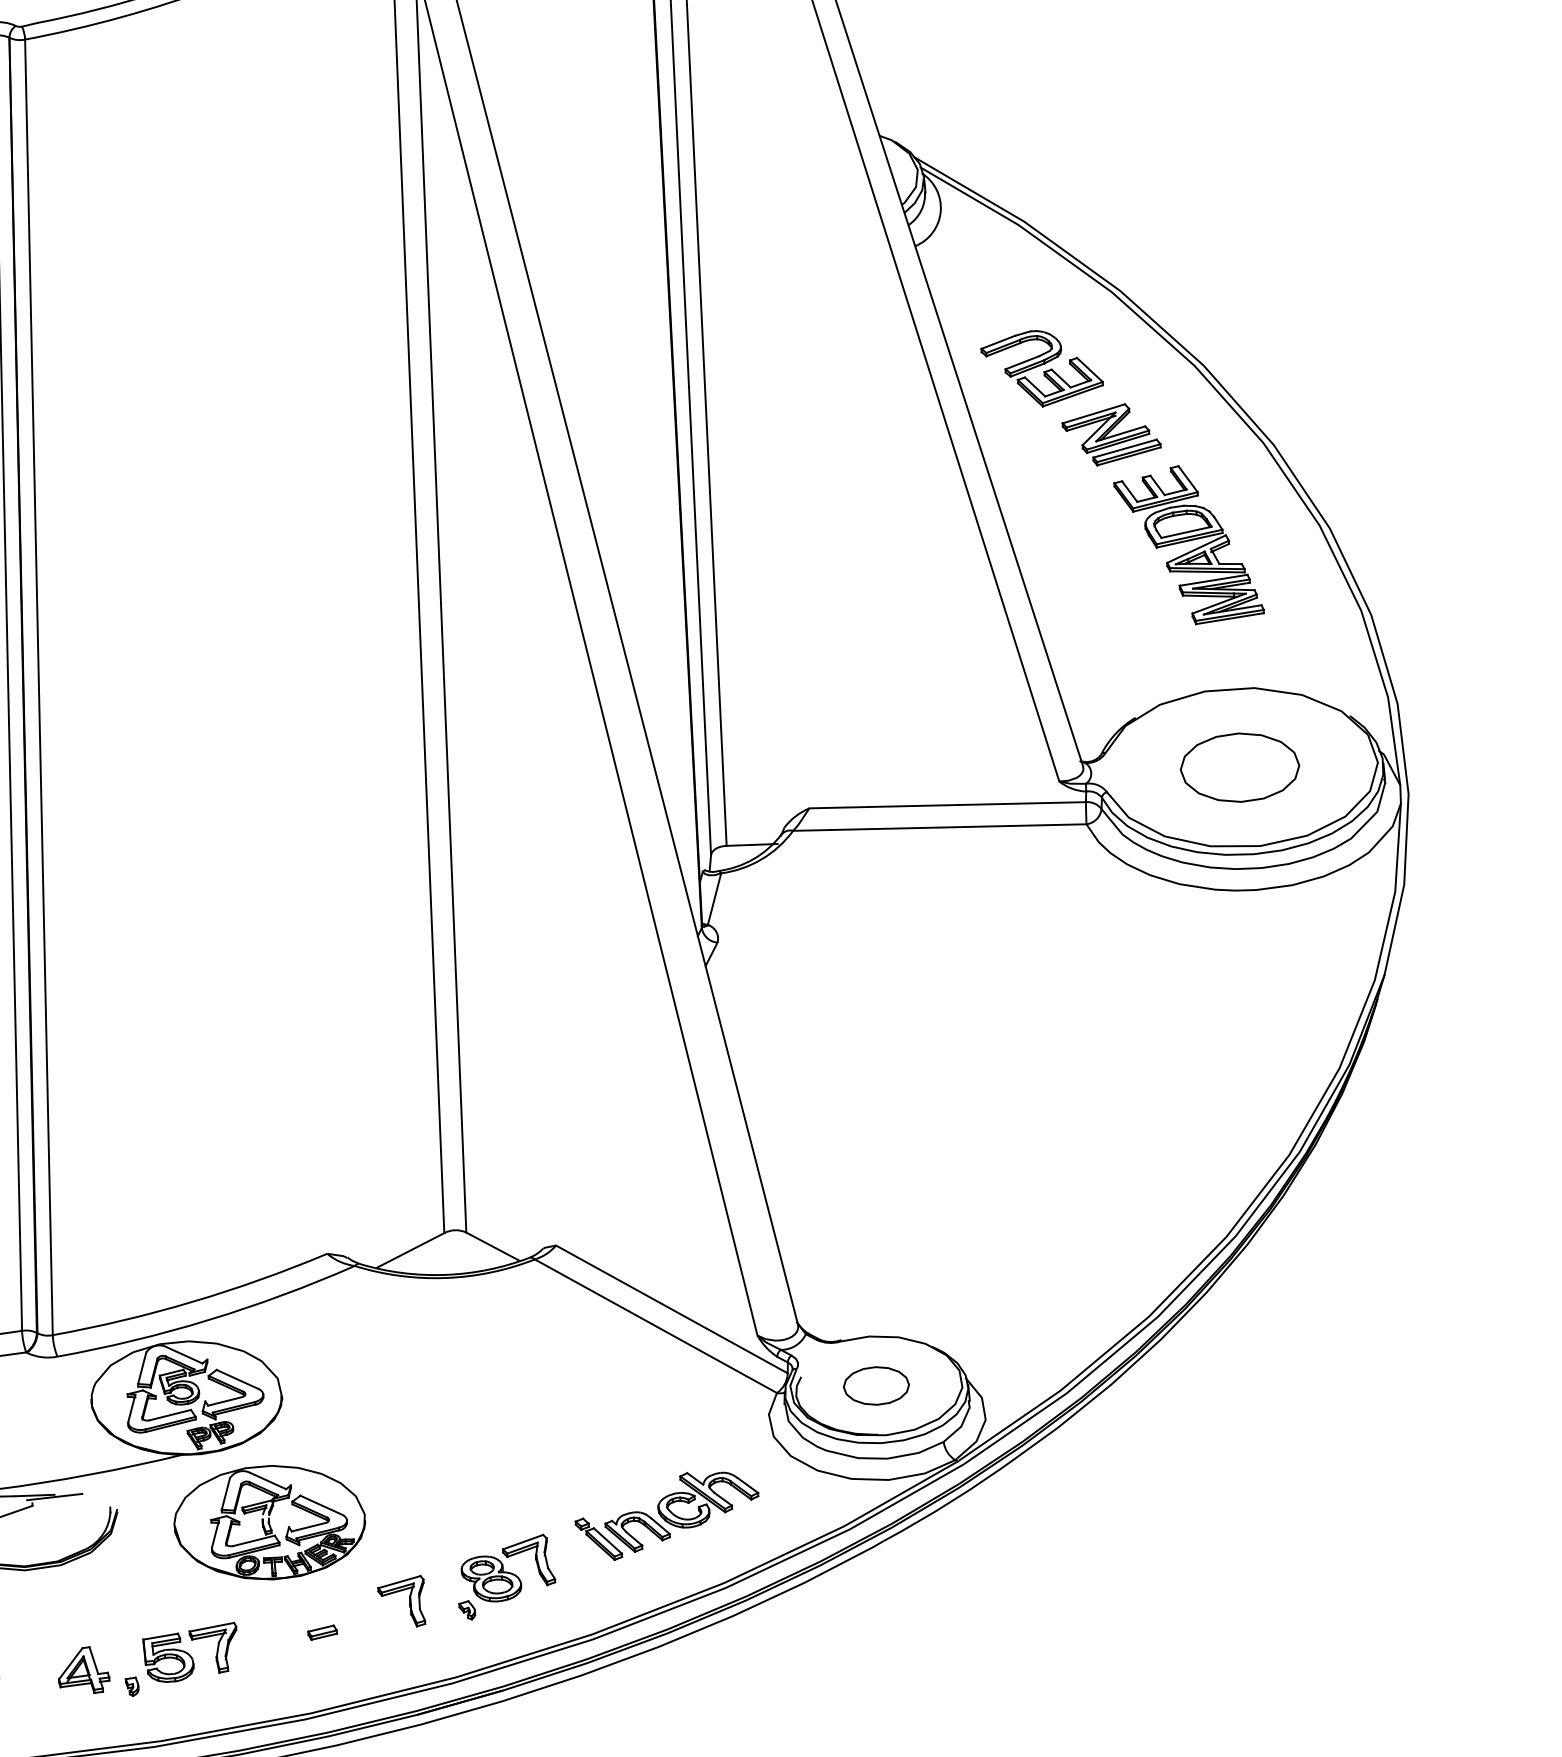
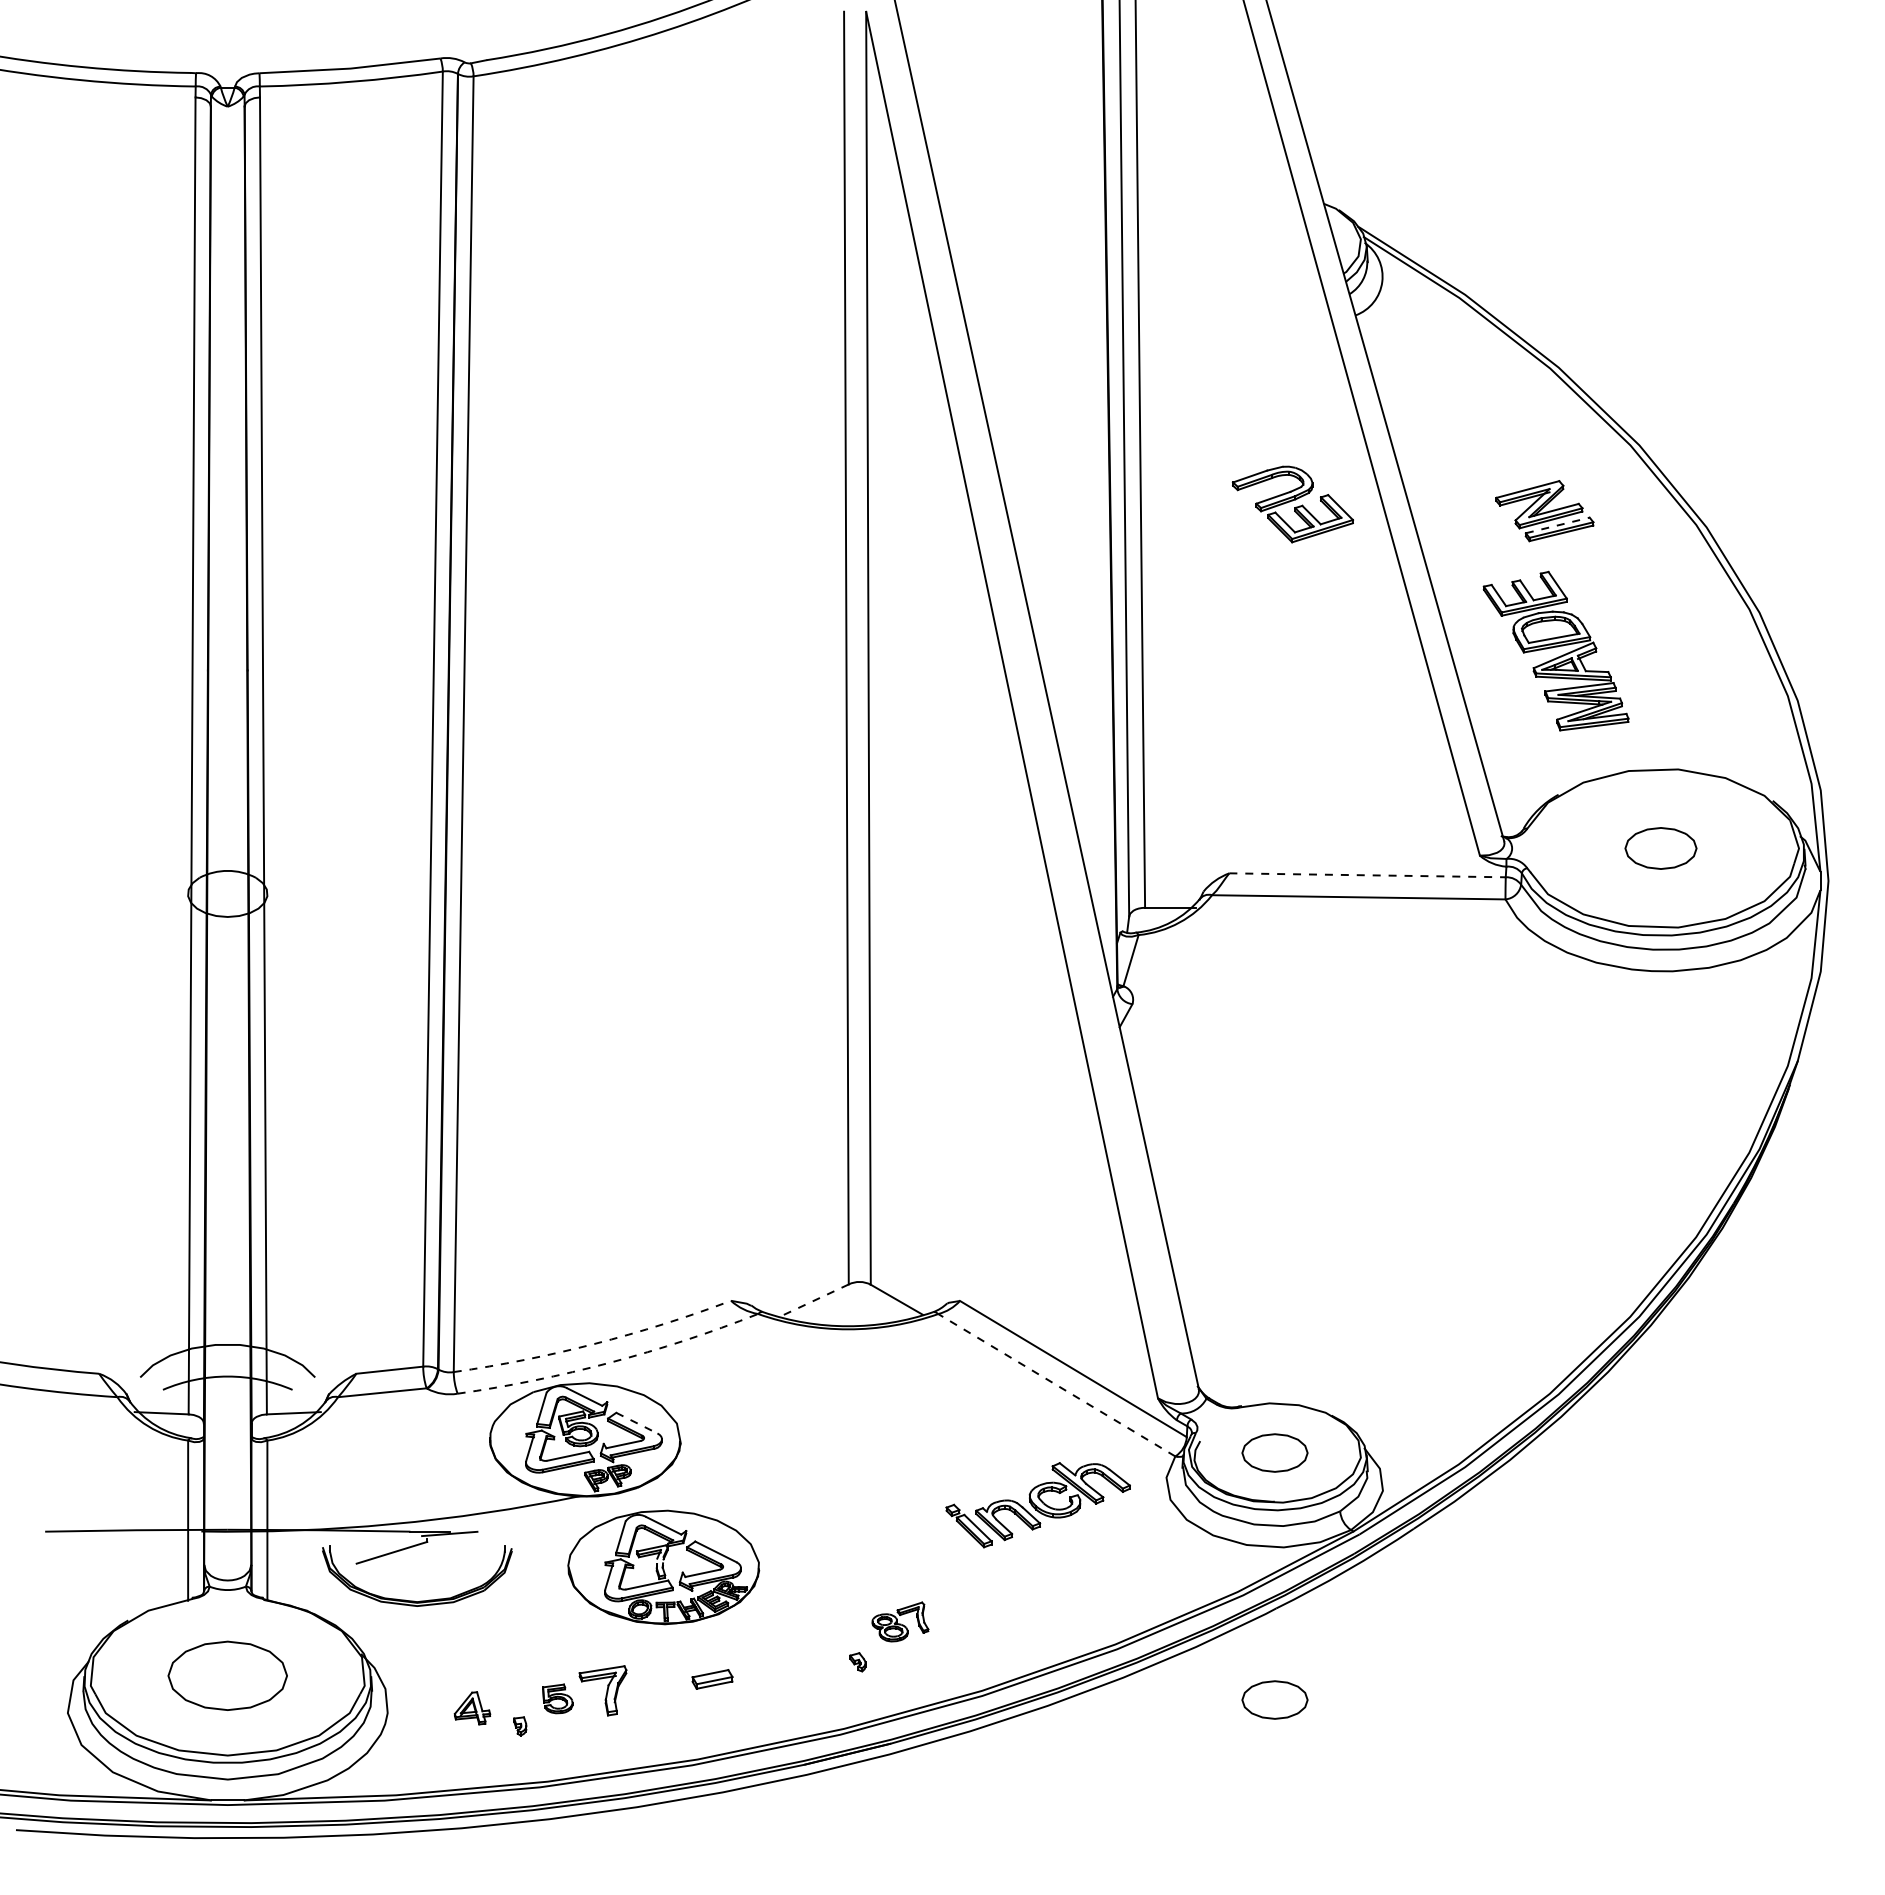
part: (1041, 368) -> (1292, 504), moved
line: (1124, 448) -> (1557, 525), solid -> dashed
part: (1188, 544) -> (1555, 650), moved
part: (1239, 767) -> (1660, 848), size x0.6
line: (948, 805) -> (1368, 875), solid -> dashed
line: (410, 1250) -> (814, 1300), solid -> dashed
arc: (192, 1302) -> (594, 1344), solid -> dashed
arc: (209, 1319) -> (610, 1362), solid -> dashed
line: (655, 1325) -> (1056, 1384), solid -> dashed
line: (238, 1379) -> (637, 1423), solid -> dashed
part: (666, 1516) -> (1037, 1505), moved
part: (508, 1568) -> (900, 1621), size x0.6
part: (409, 1601) -> (800, 1651), removed
part: (322, 1631) -> (712, 1678), size x1.4
part: (884, 1632) -> (1274, 1699), added
part: (168, 1657) -> (557, 1698), size x0.6
part: (83, 1670) -> (472, 1708), size x0.7

